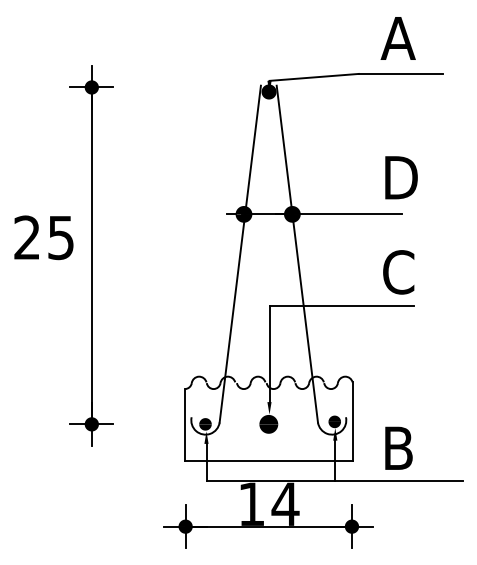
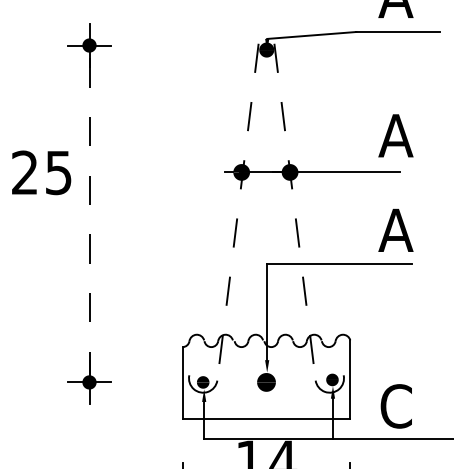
text: (398, 177) -> (396, 135), D -> A
text: (43, 237) -> (41, 172), moved
line: (240, 254) -> (238, 212), solid -> dashed
line: (297, 254) -> (295, 212), solid -> dashed
line: (91, 255) -> (89, 213), solid -> dashed
text: (397, 272) -> (395, 230), C -> A
text: (398, 448) -> (396, 406), B -> C

